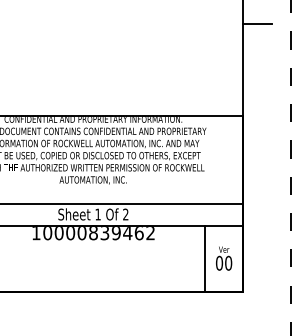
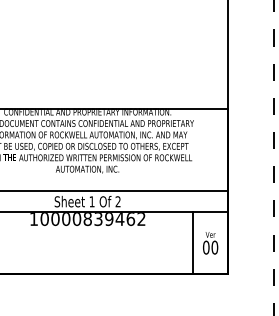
line: (256, 23) -> (241, 22), removed

